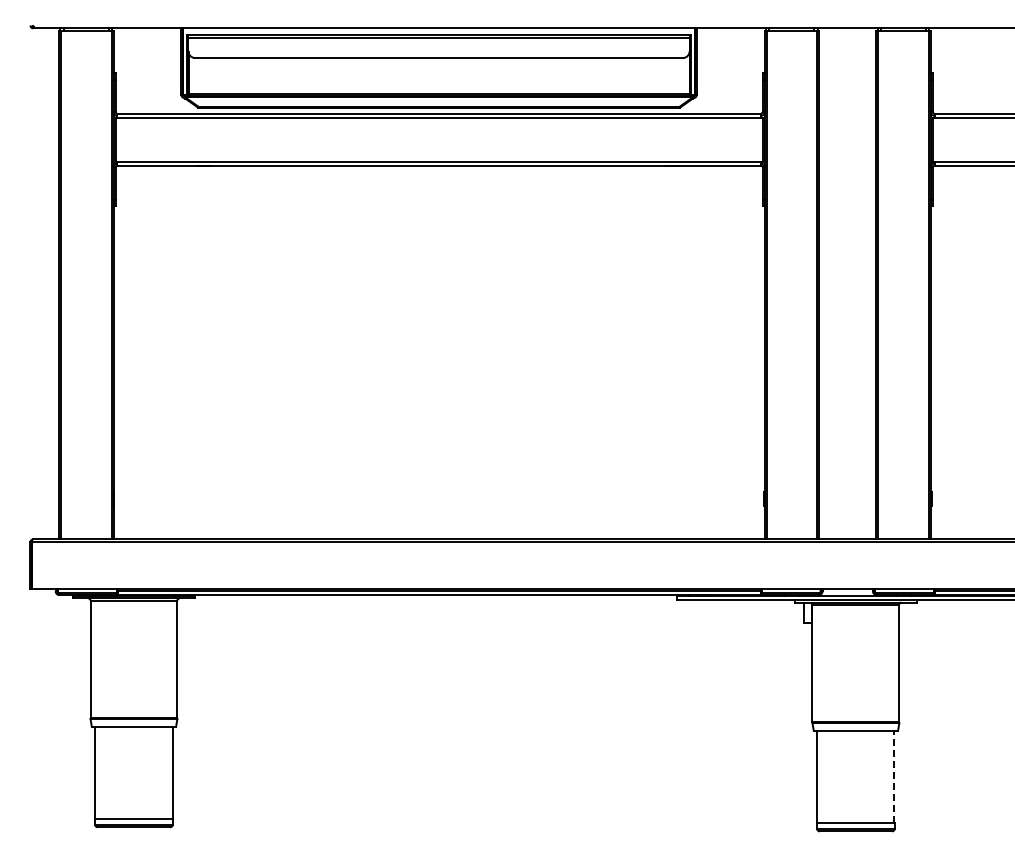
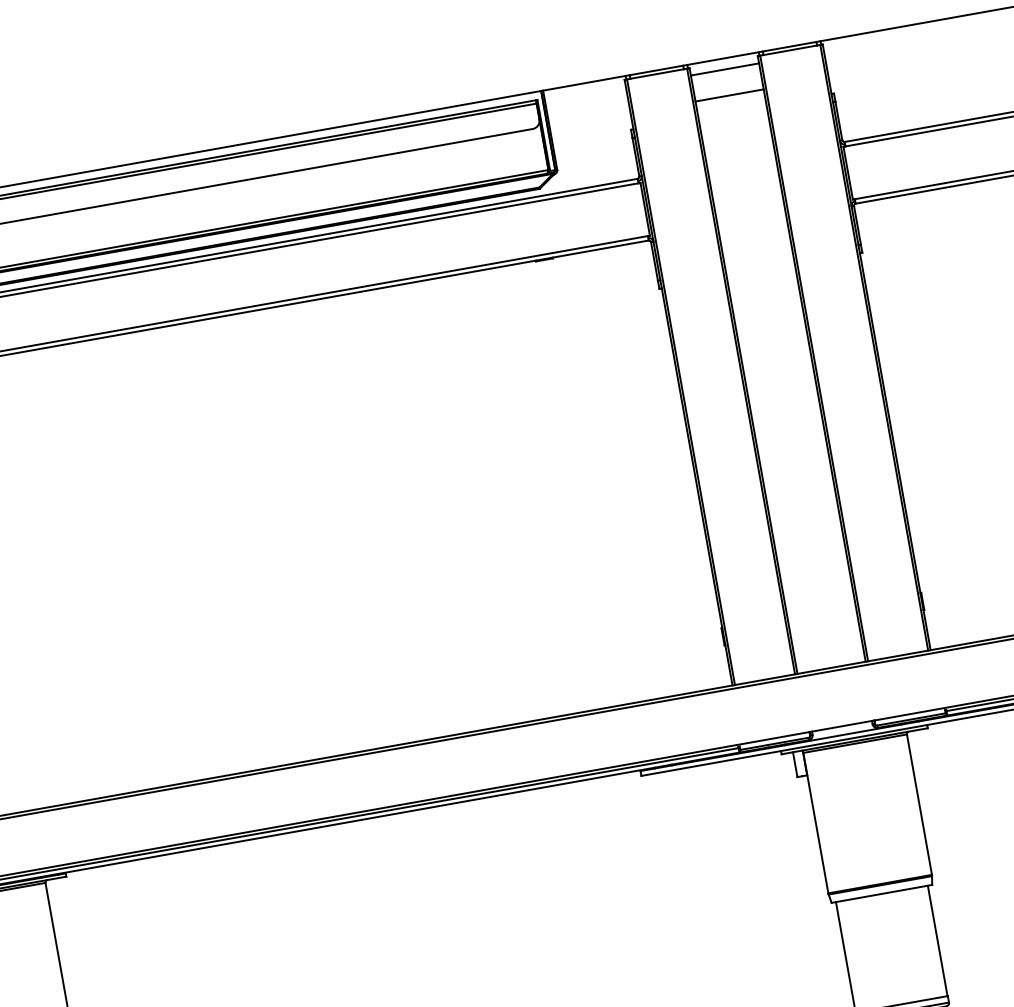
line: (847, 37) -> (724, 69), added
line: (847, 59) -> (729, 95), added
line: (894, 776) -> (937, 940), dashed -> solid

